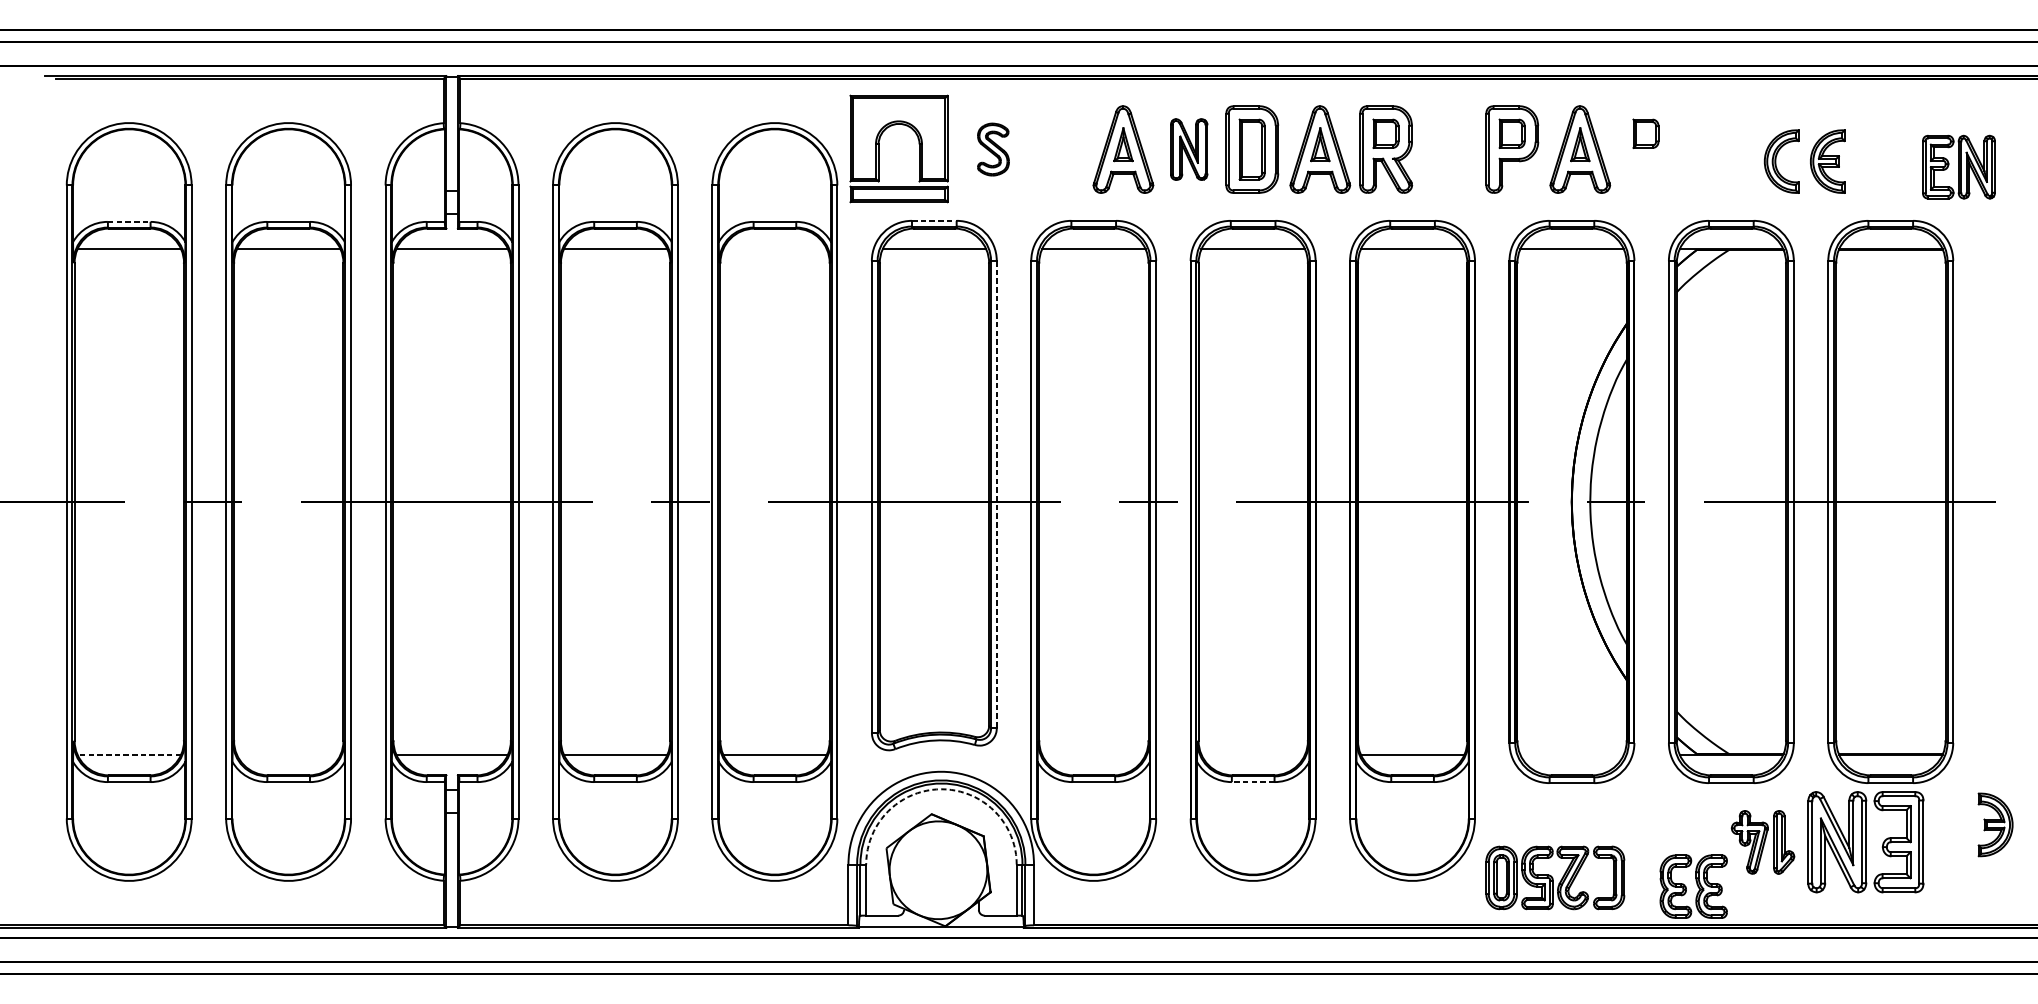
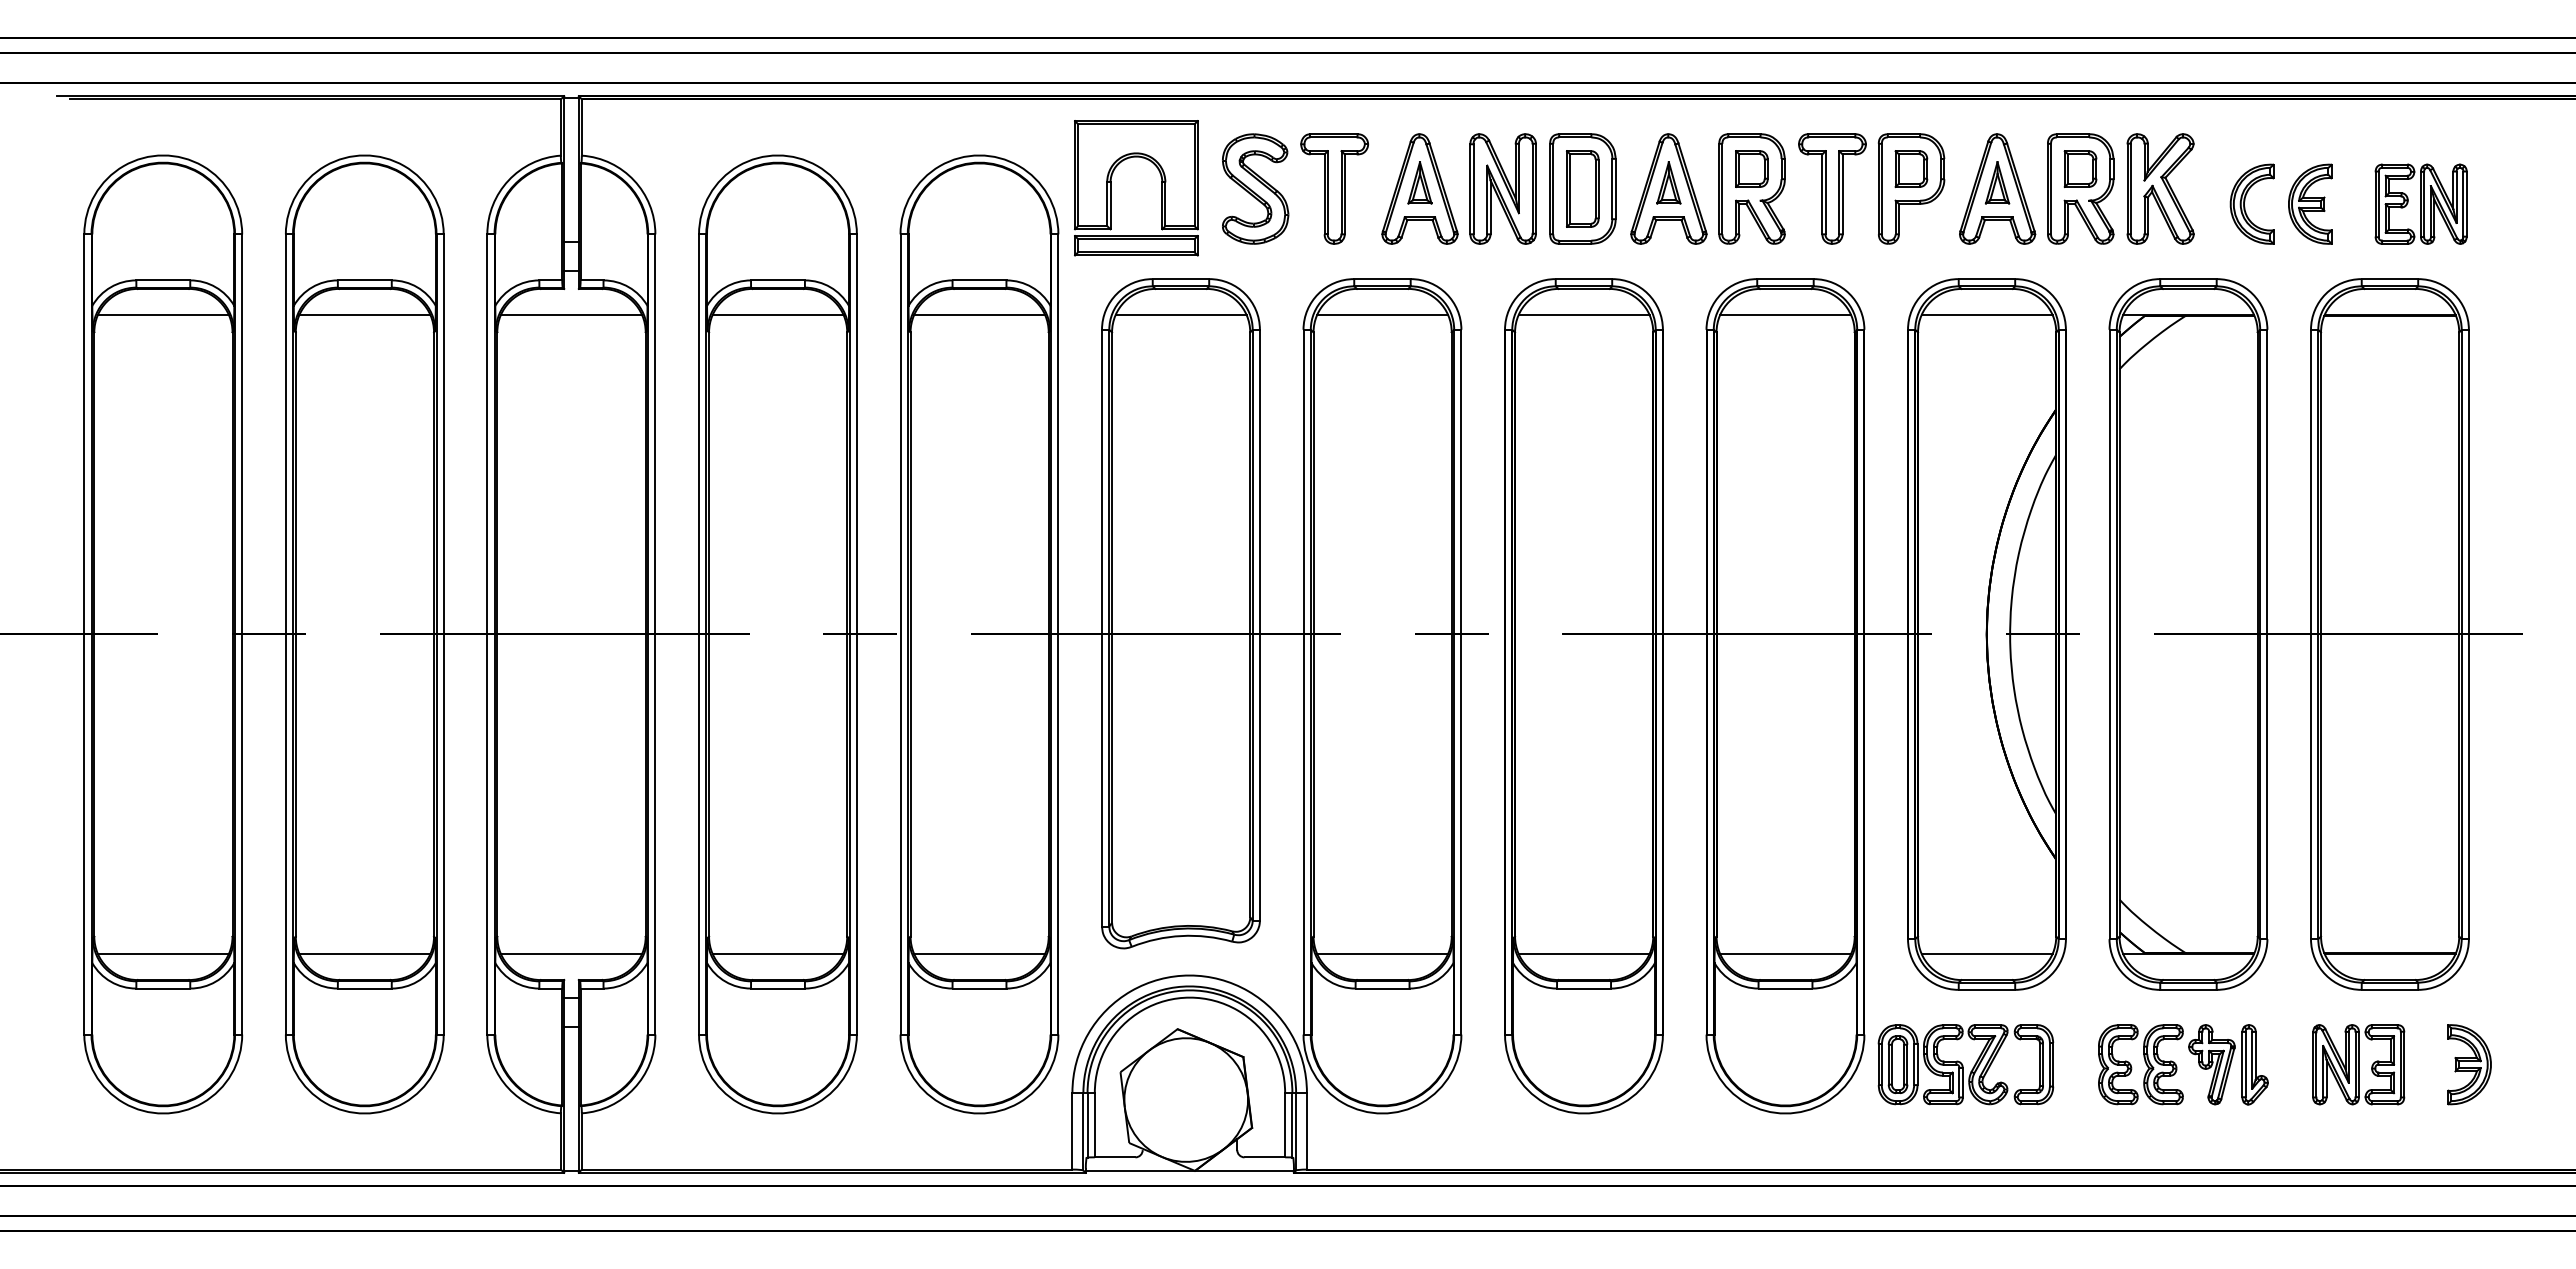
part: (993, 149) -> (1255, 188), size x1.67
part: (1055, 149) -> (1334, 188), added
part: (1188, 149) -> (1502, 188), size x1.43
part: (1449, 149) -> (1832, 188), added
part: (1645, 149) -> (2080, 188), added
part: (1709, 149) -> (2160, 188), added
part: (1958, 166) -> (2420, 203), moved
line: (129, 221) -> (163, 280), dashed -> solid
line: (934, 221) -> (1181, 279), dashed -> solid
line: (774, 249) -> (979, 315), added
line: (996, 494) -> (1259, 625), dashed -> solid
line: (128, 754) -> (162, 953), dashed -> solid
line: (288, 754) -> (364, 953), added
line: (1093, 754) -> (1382, 953), added
line: (1252, 754) -> (1583, 953), added
line: (1571, 754) -> (1986, 953), added
line: (1253, 782) -> (1584, 988), dashed -> solid
arc: (941, 789) -> (1189, 997), dashed -> solid
part: (1995, 824) -> (2469, 1064), moved
part: (1865, 842) -> (2358, 1064), size x0.62
part: (1554, 877) -> (1965, 1064), moved
part: (1693, 886) -> (2140, 1064), moved

